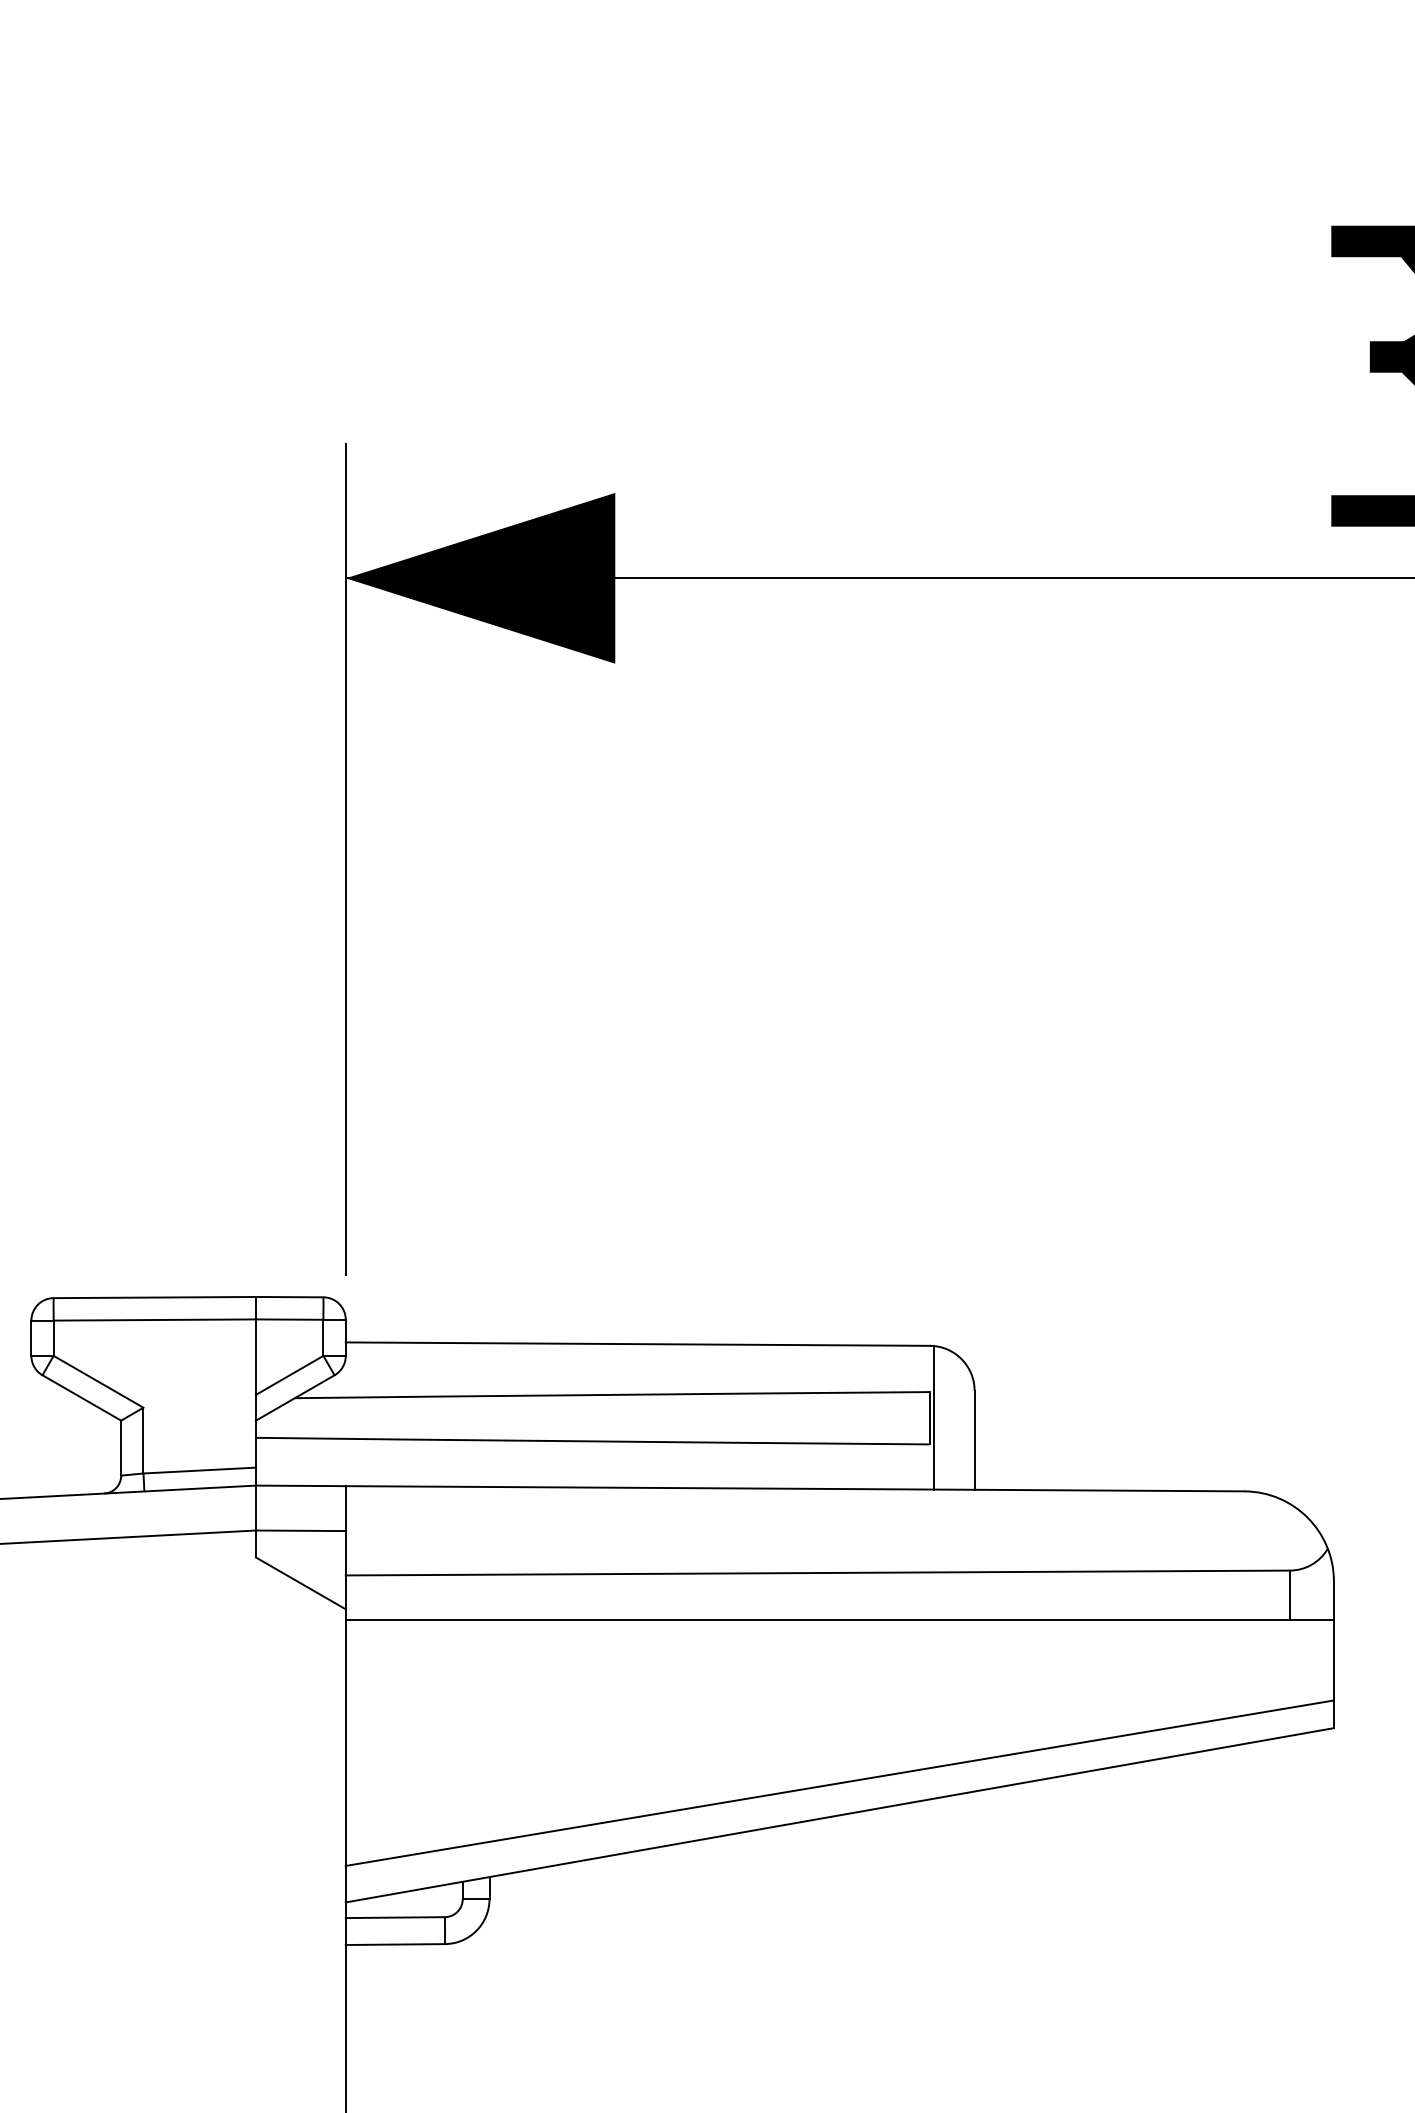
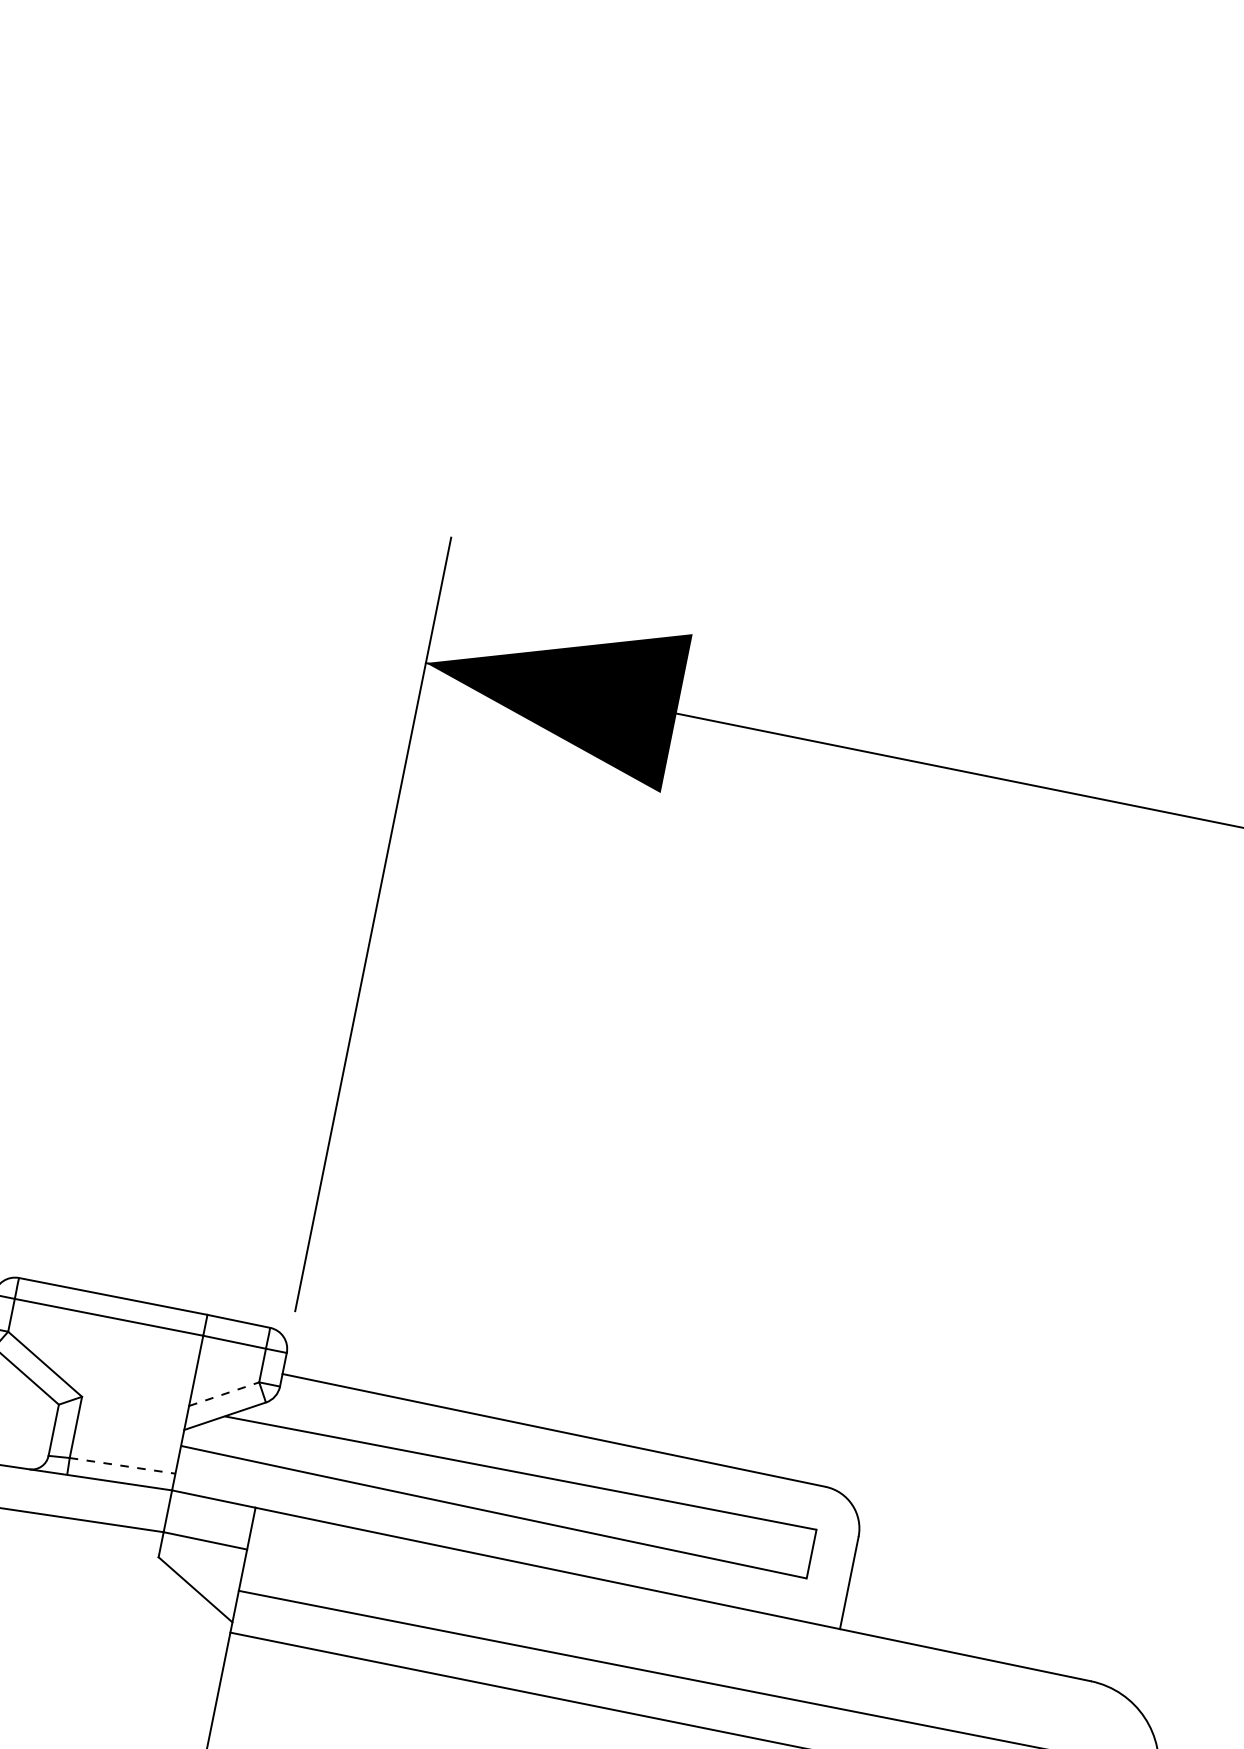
line: (289, 1375) -> (223, 1394), solid -> dashed
line: (934, 1417) -> (816, 1554), removed
line: (200, 1470) -> (123, 1465), solid -> dashed

